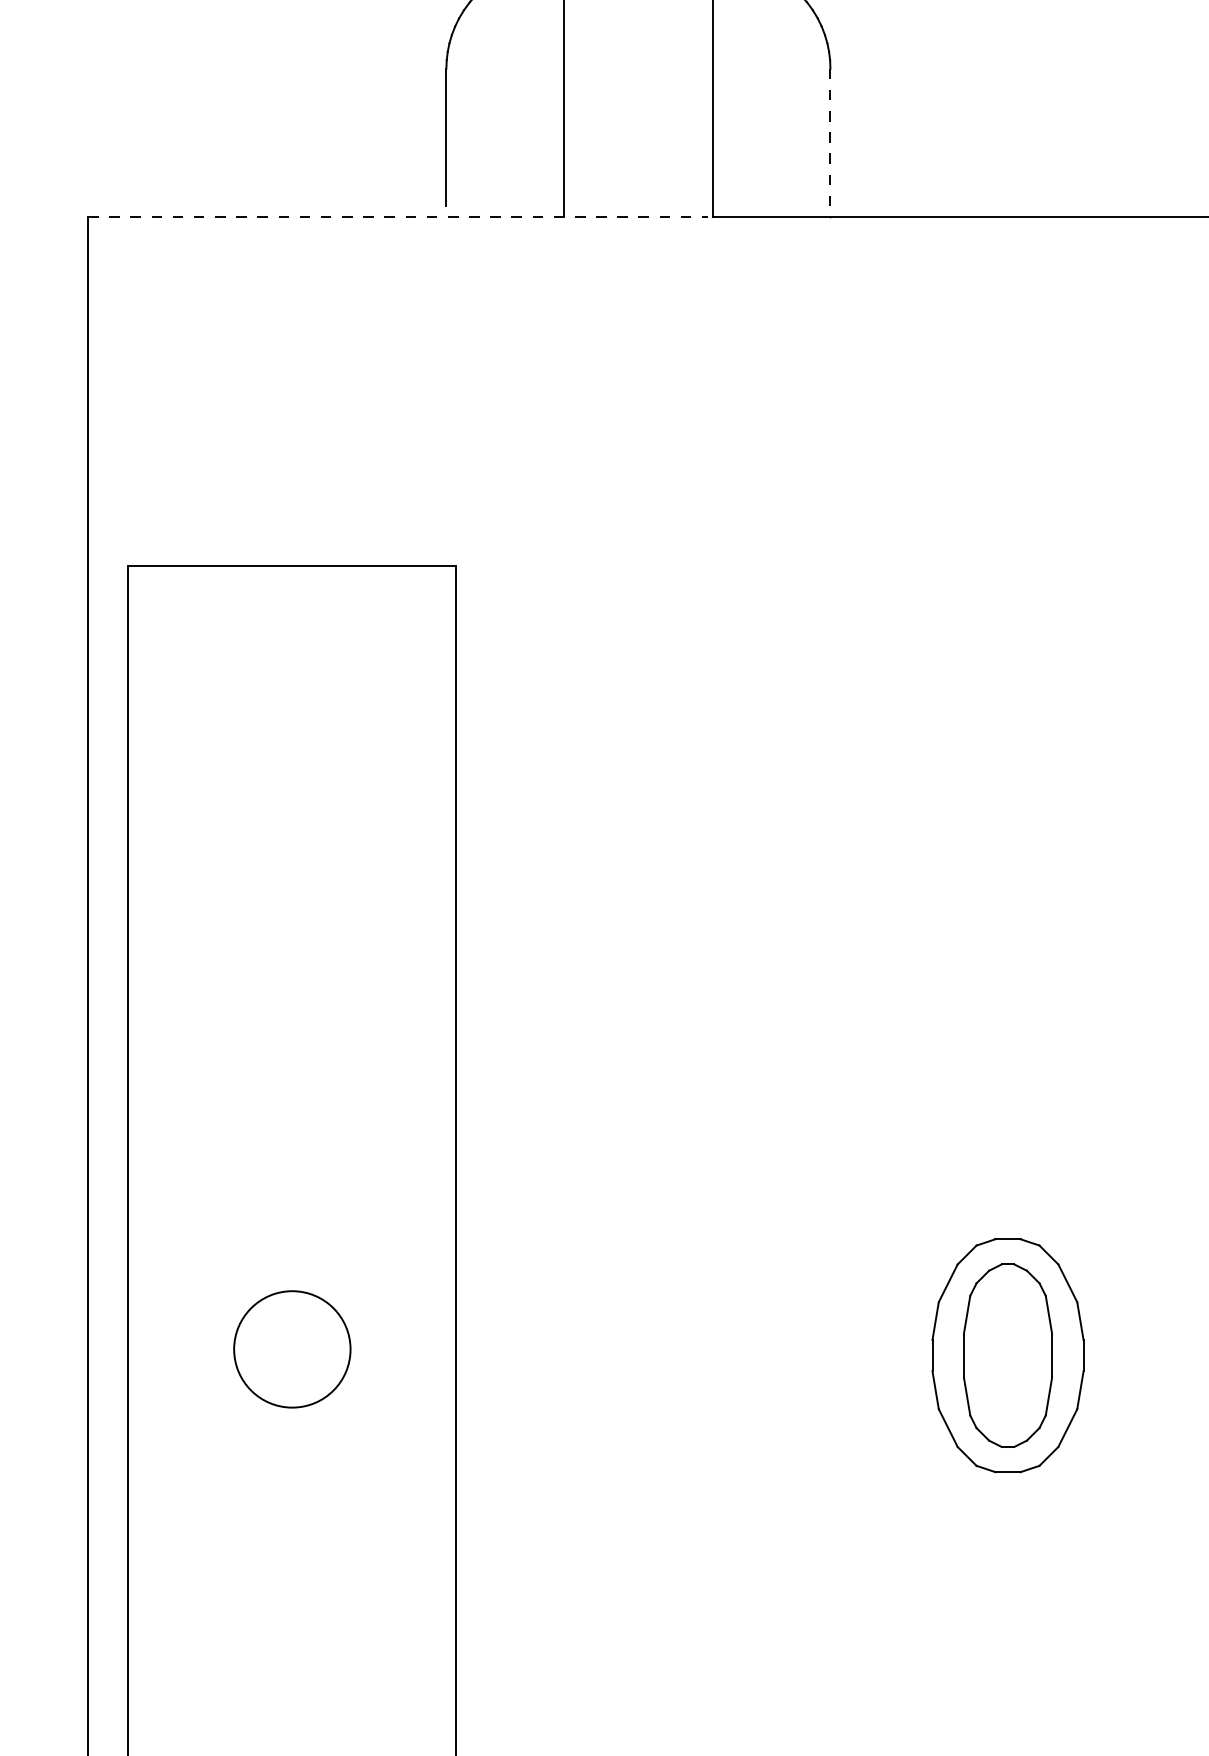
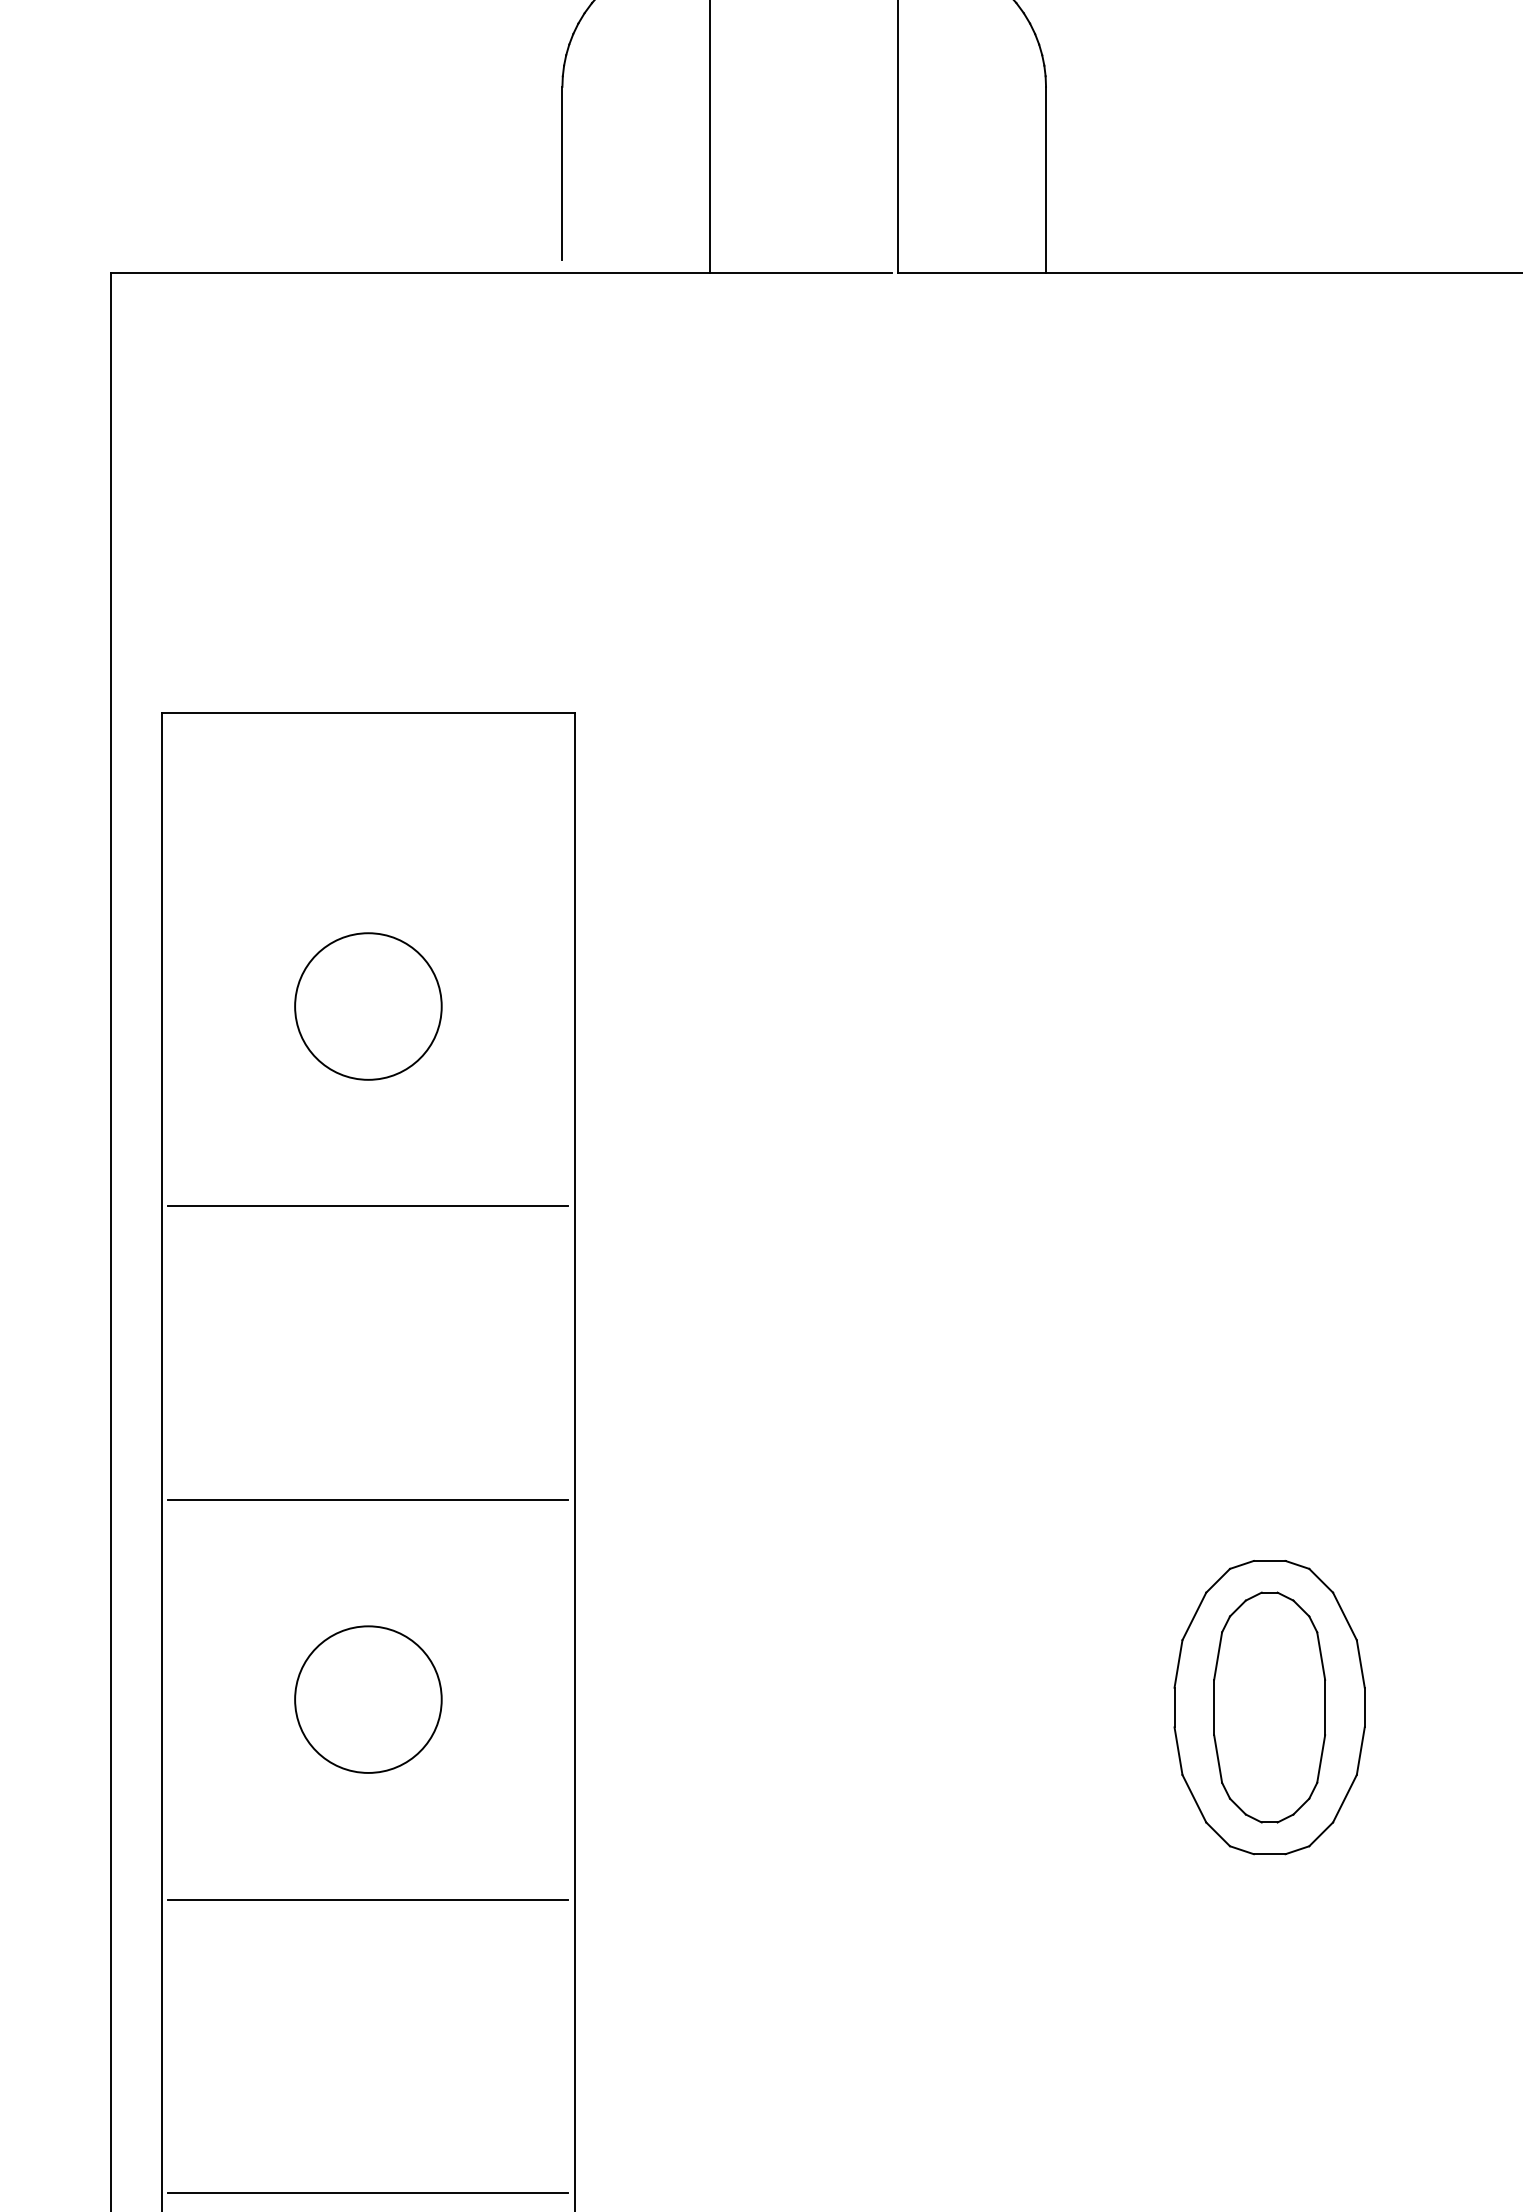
line: (830, 143) -> (1046, 180), dashed -> solid
line: (398, 216) -> (501, 273), dashed -> solid
circle: (292, 798) -> (368, 1006), added
line: (292, 957) -> (368, 1206), added
line: (292, 1190) -> (368, 1499), added
line: (292, 1508) -> (368, 1899), added
line: (292, 1740) -> (368, 2192), added

